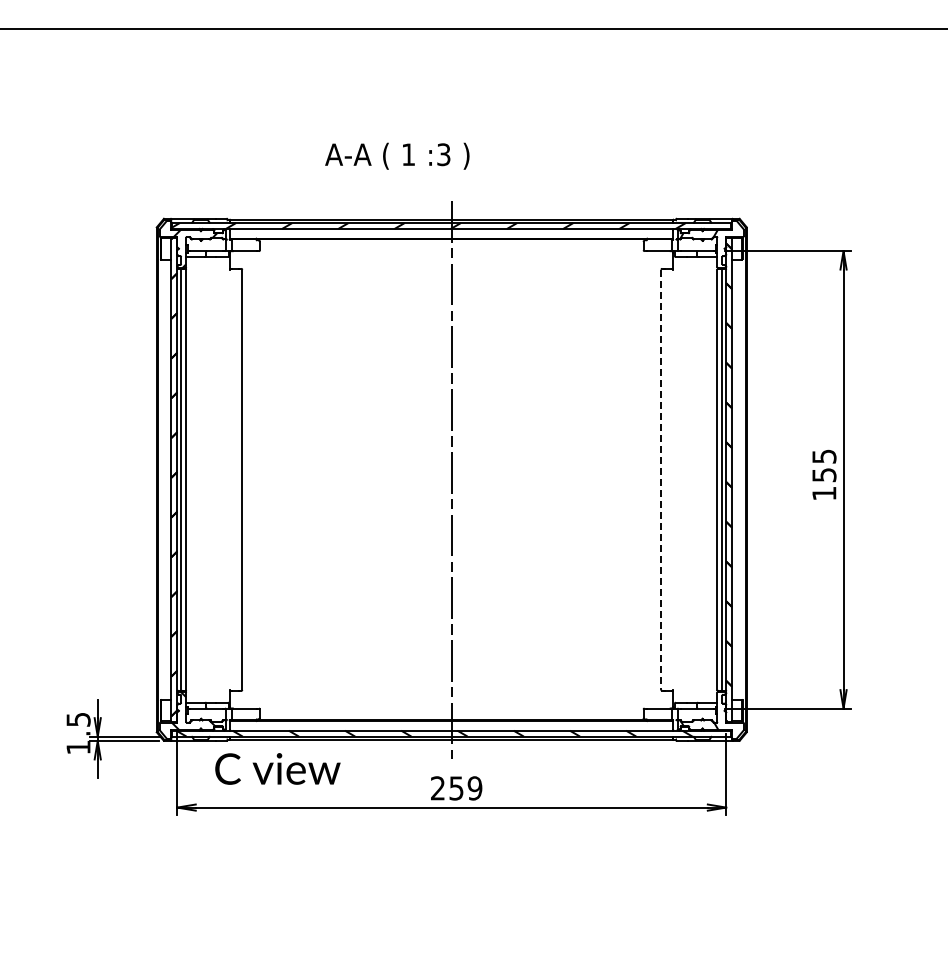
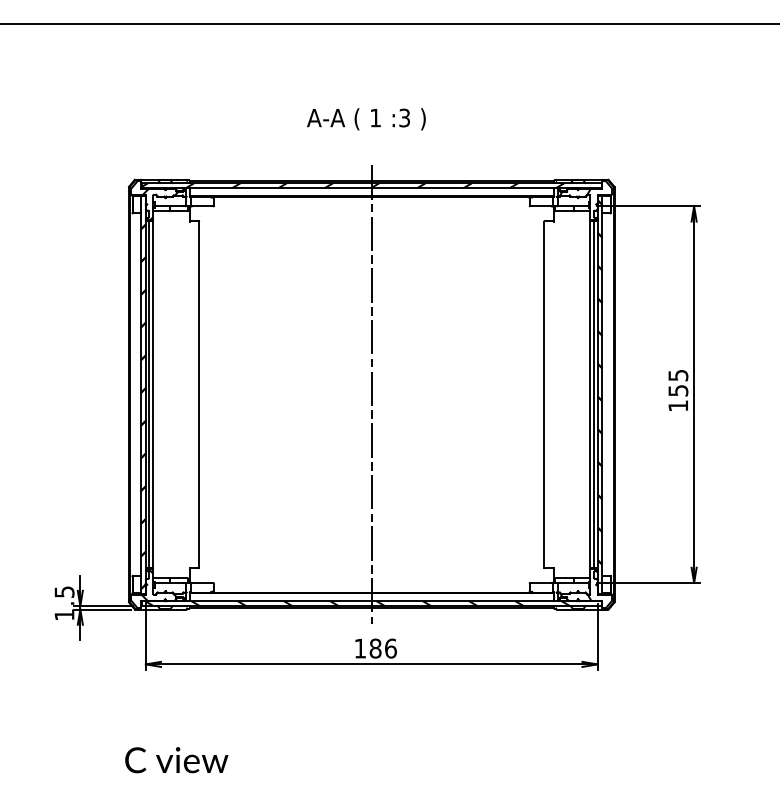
text: (397, 155) -> (366, 118), moved
line: (661, 480) -> (544, 395), dashed -> solid
text: (277, 768) -> (176, 759), moved
text: (456, 788) -> (375, 648), 259 -> 186

